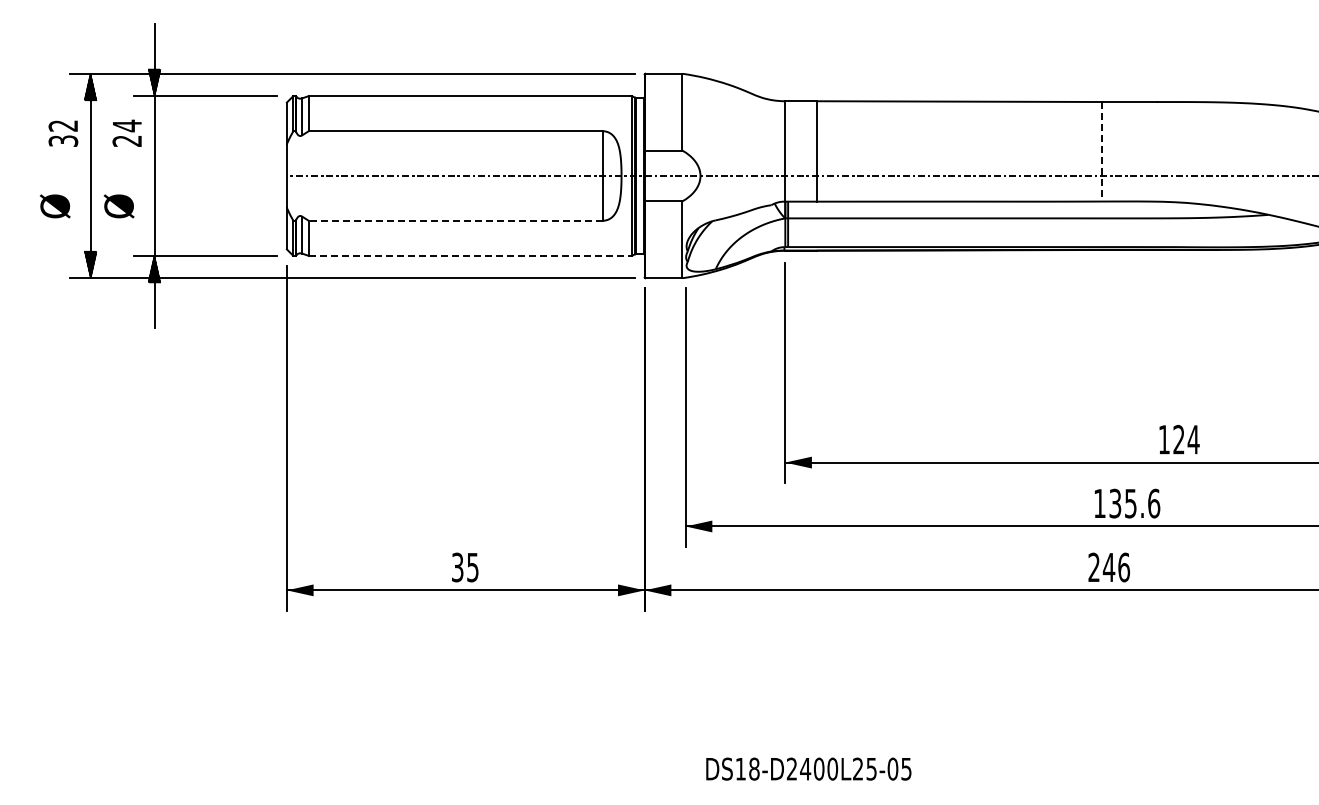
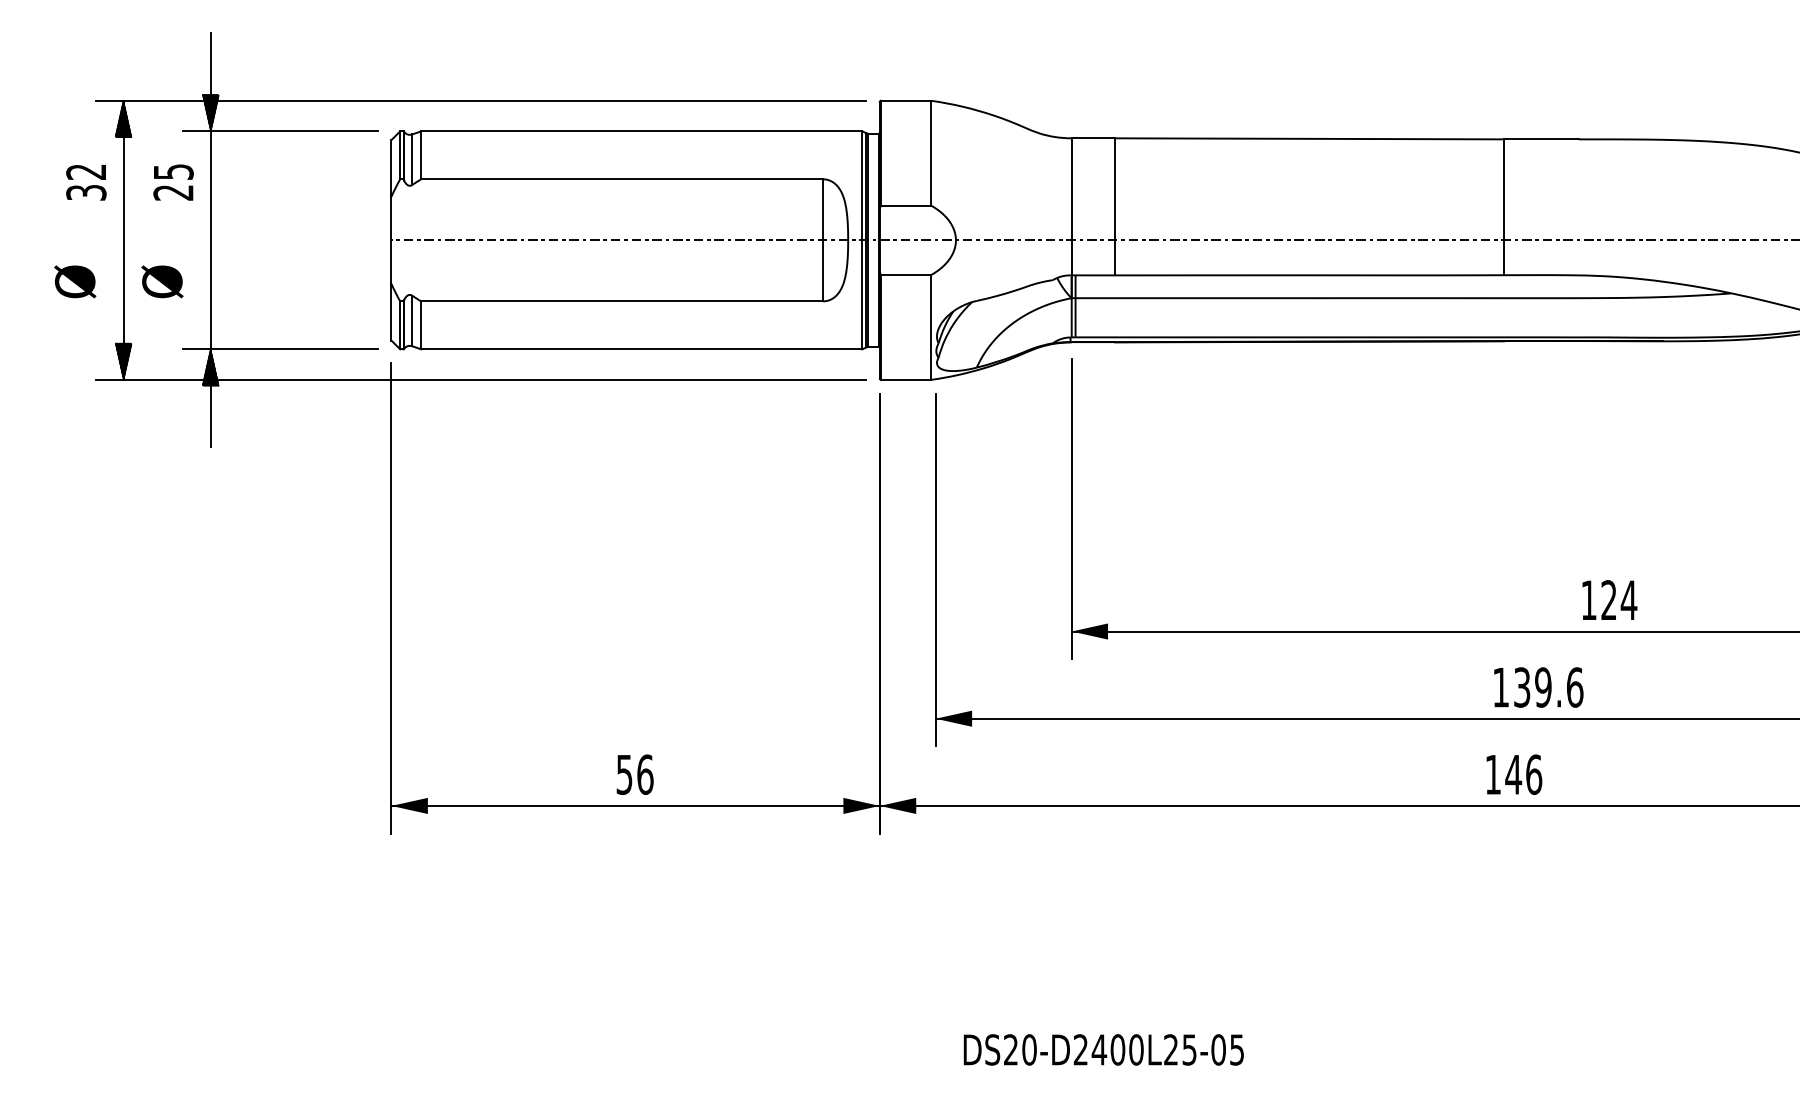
text: (127, 125) -> (173, 171), 24 -> 25
line: (1102, 151) -> (1504, 206), dashed -> solid
line: (455, 220) -> (621, 301), dashed -> solid
line: (470, 255) -> (642, 348), dashed -> solid
text: (1130, 503) -> (1542, 687), 135.6 -> 139.6
text: (1093, 566) -> (1492, 773), 246 -> 146
text: (465, 567) -> (635, 774), 35 -> 56
text: (747, 768) -> (1020, 1049), DS18-D2400L25-05 -> DS20-D2400L25-05

